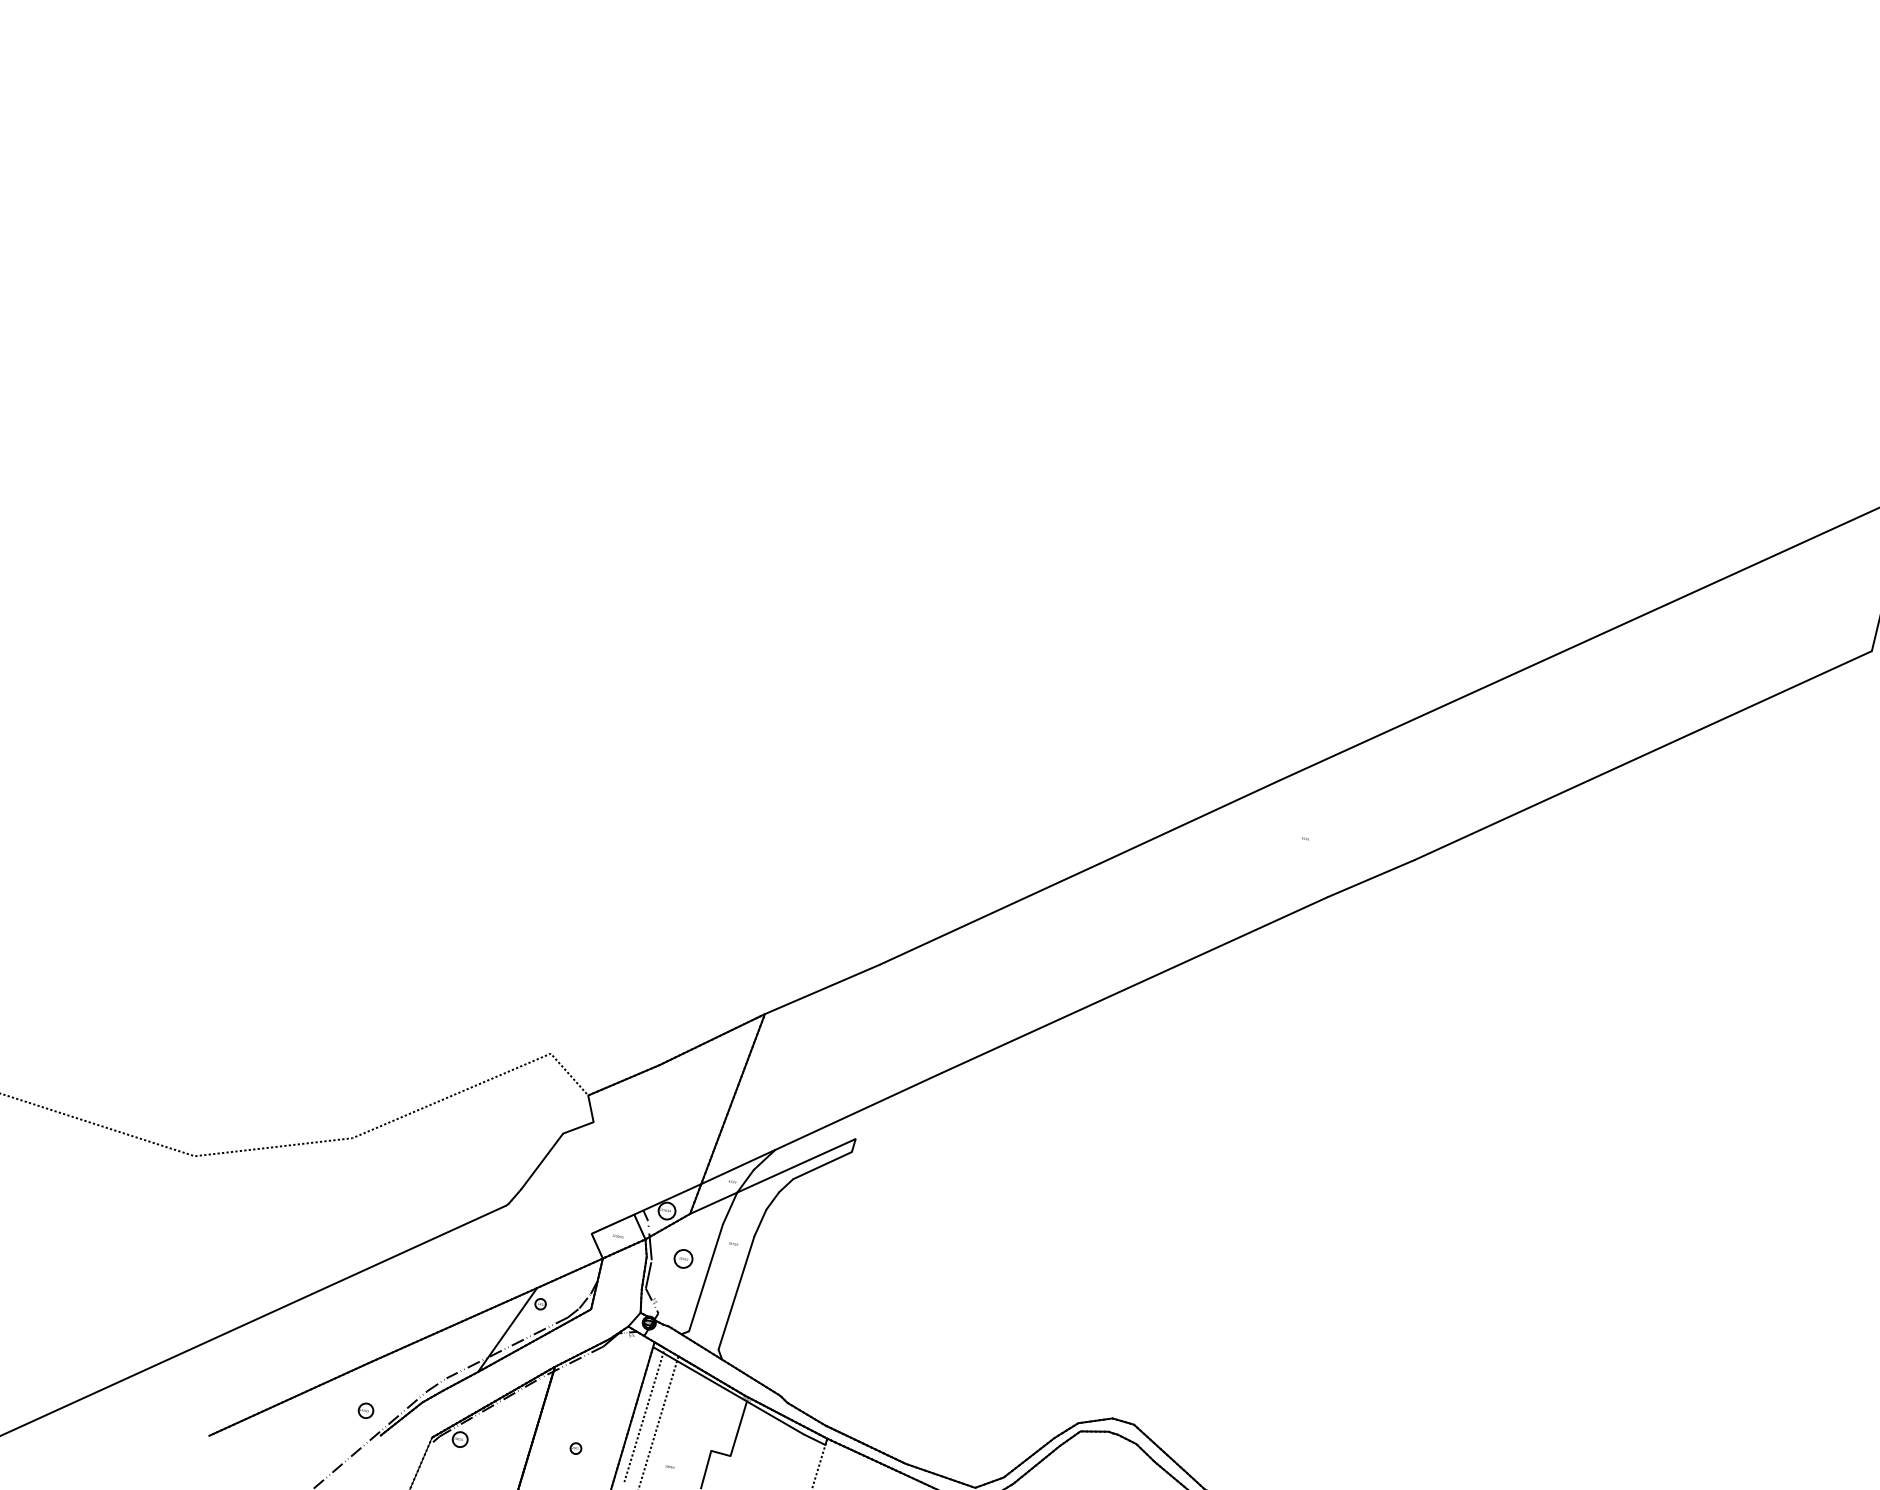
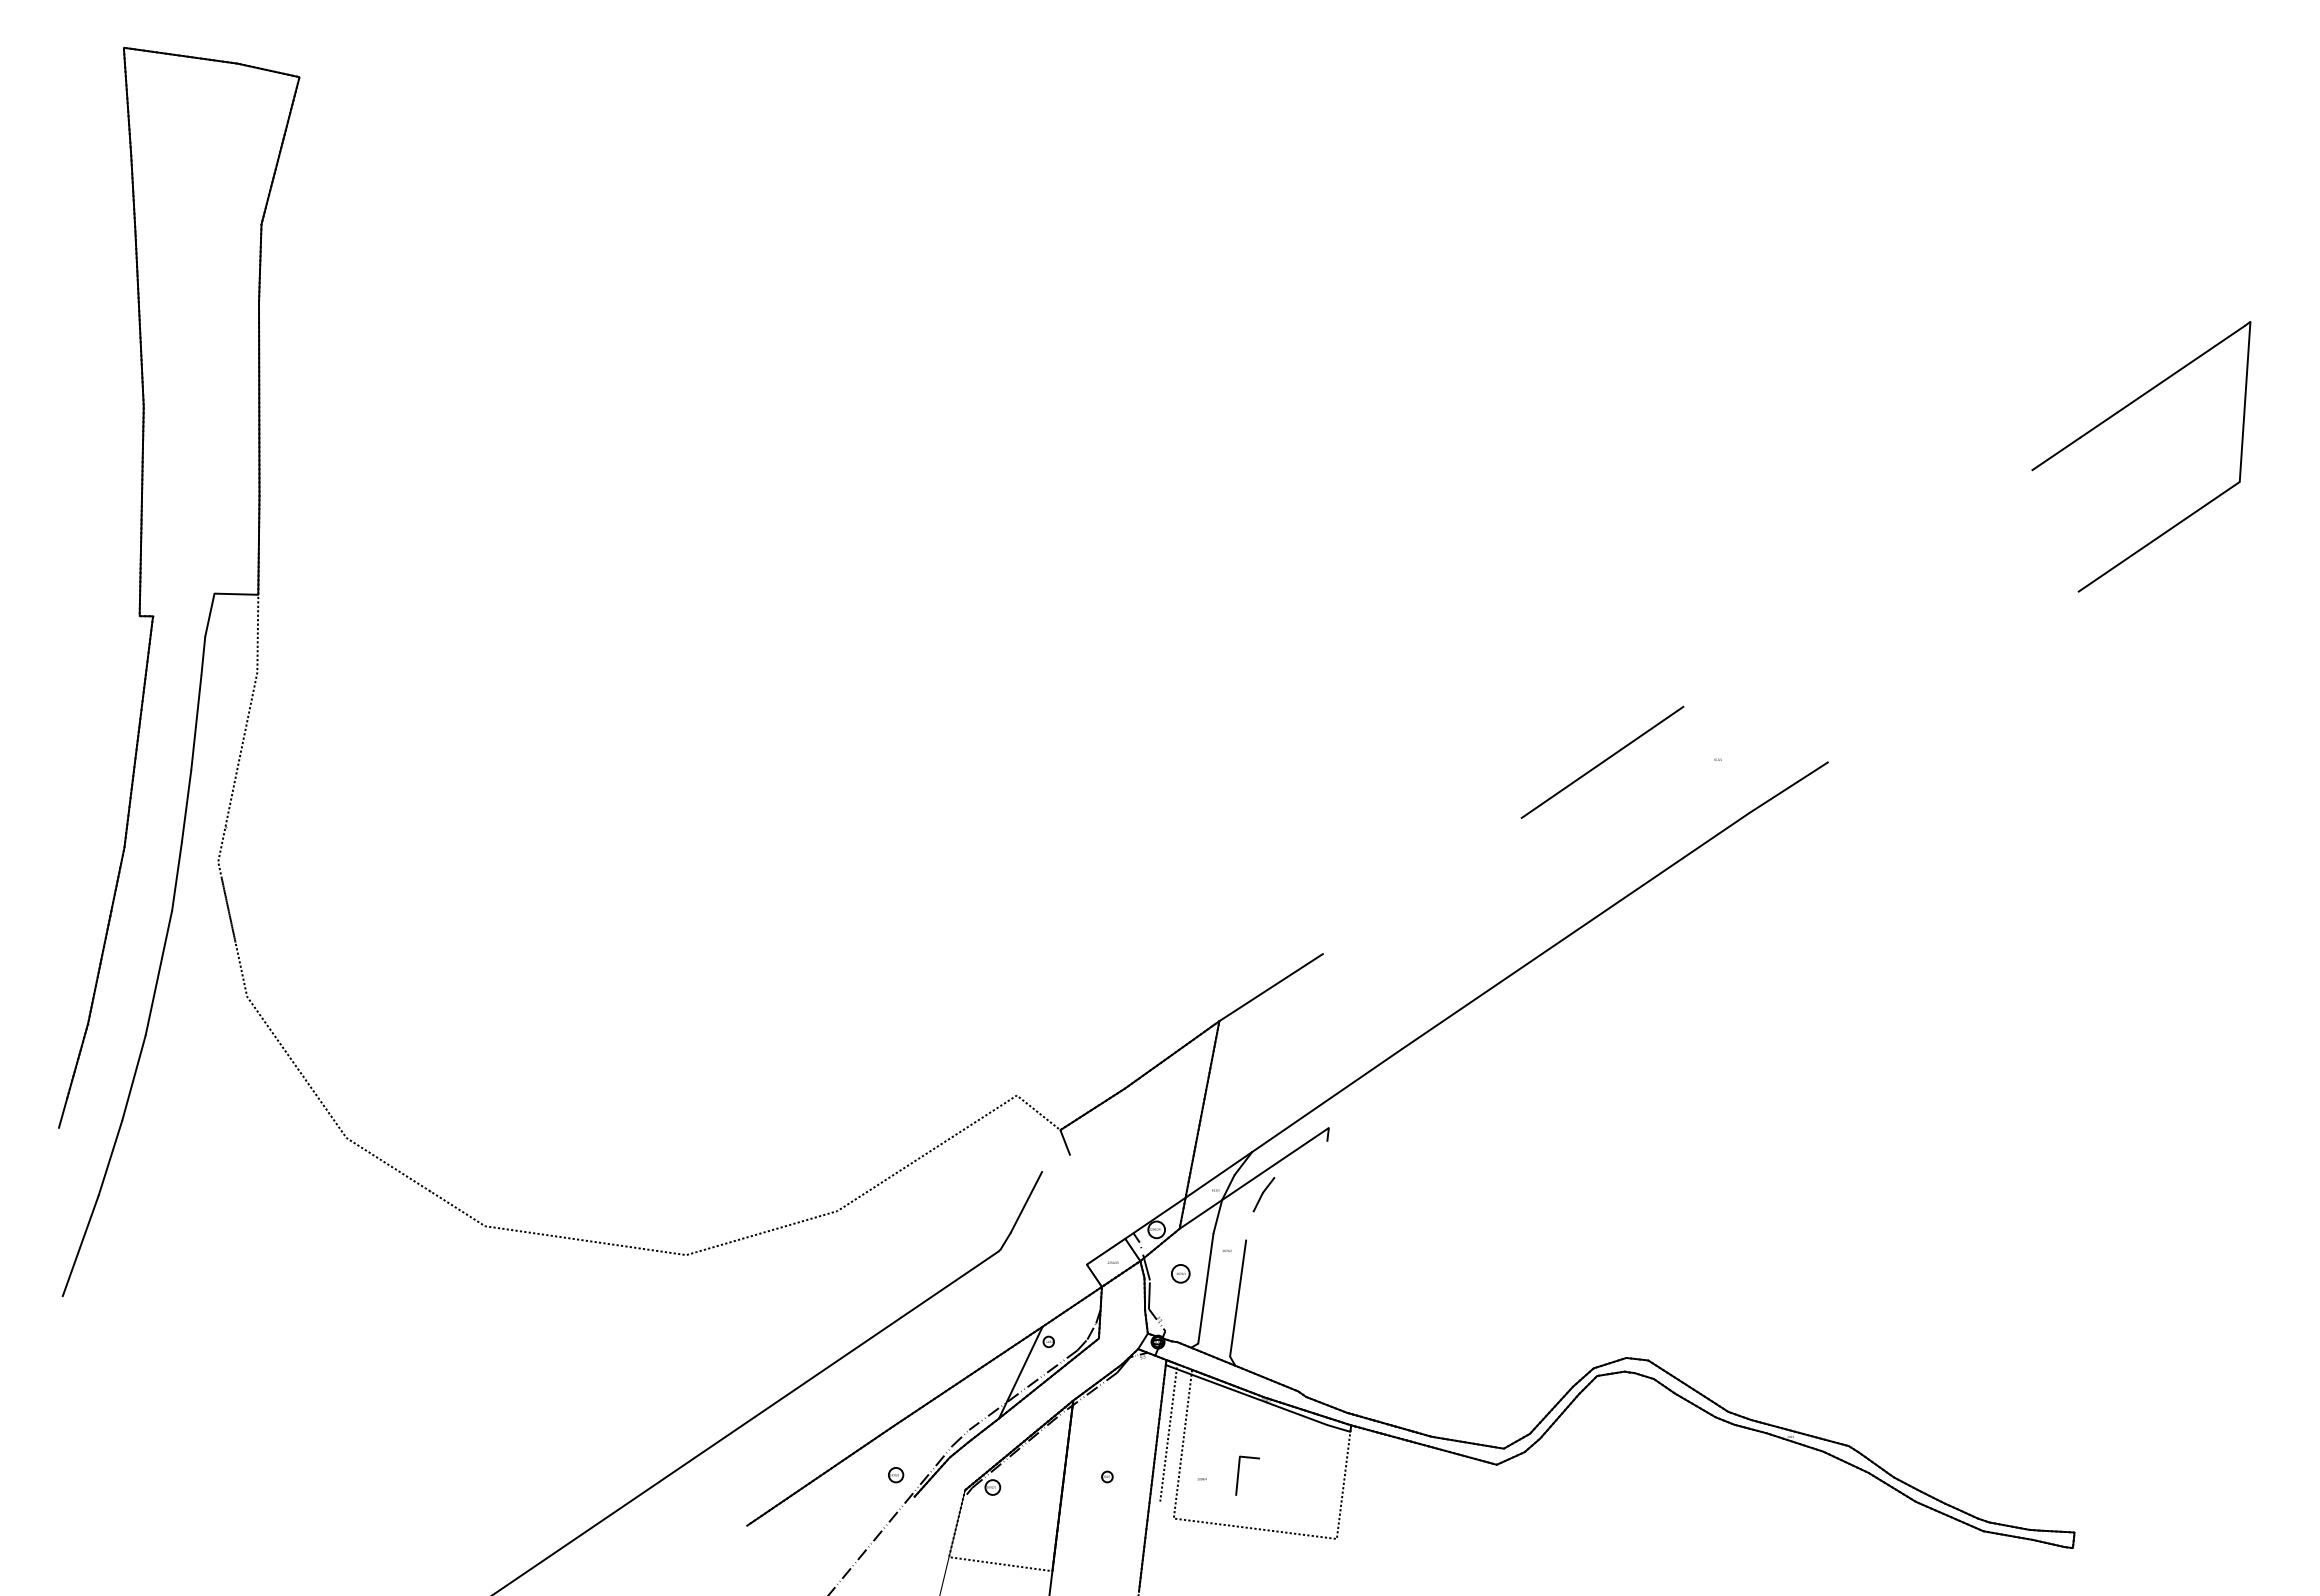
line: (1473, 692) -> (1857, 588), removed
line: (1552, 795) -> (1952, 676), removed
line: (989, 913) -> (1421, 885), removed
line: (577, 1127) -> (1055, 1163), removed
line: (822, 1165) -> (1300, 1159), removed
line: (760, 1222) -> (1249, 1225), removed
line: (738, 1427) -> (1262, 1429), removed

